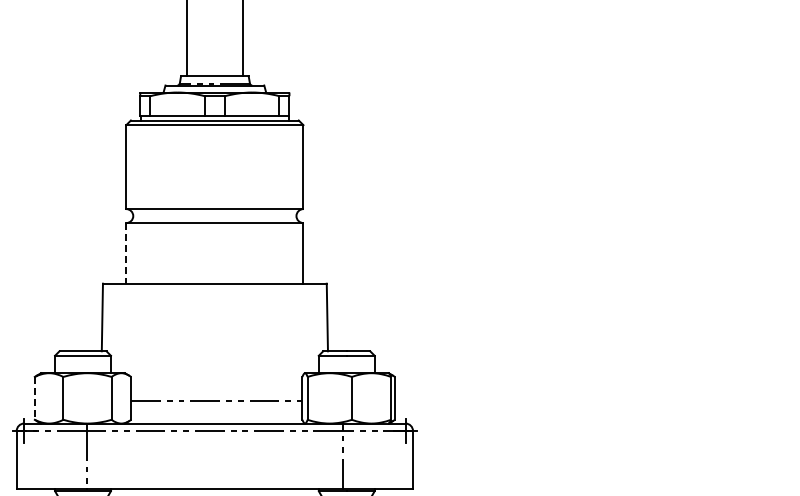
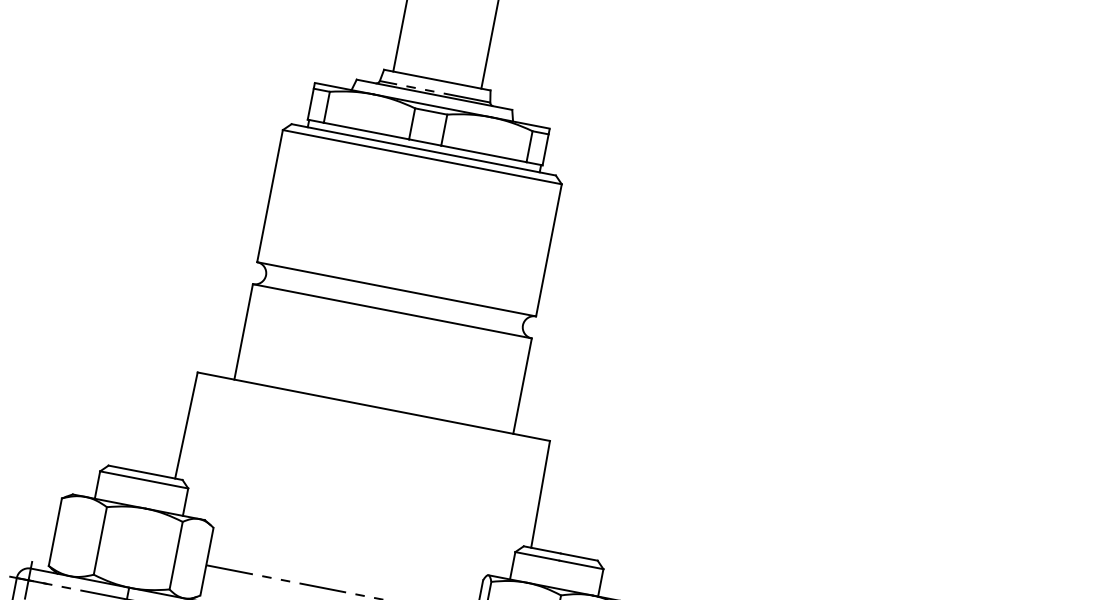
line: (126, 253) -> (243, 332), dashed -> solid
line: (34, 398) -> (54, 532), dashed -> solid

